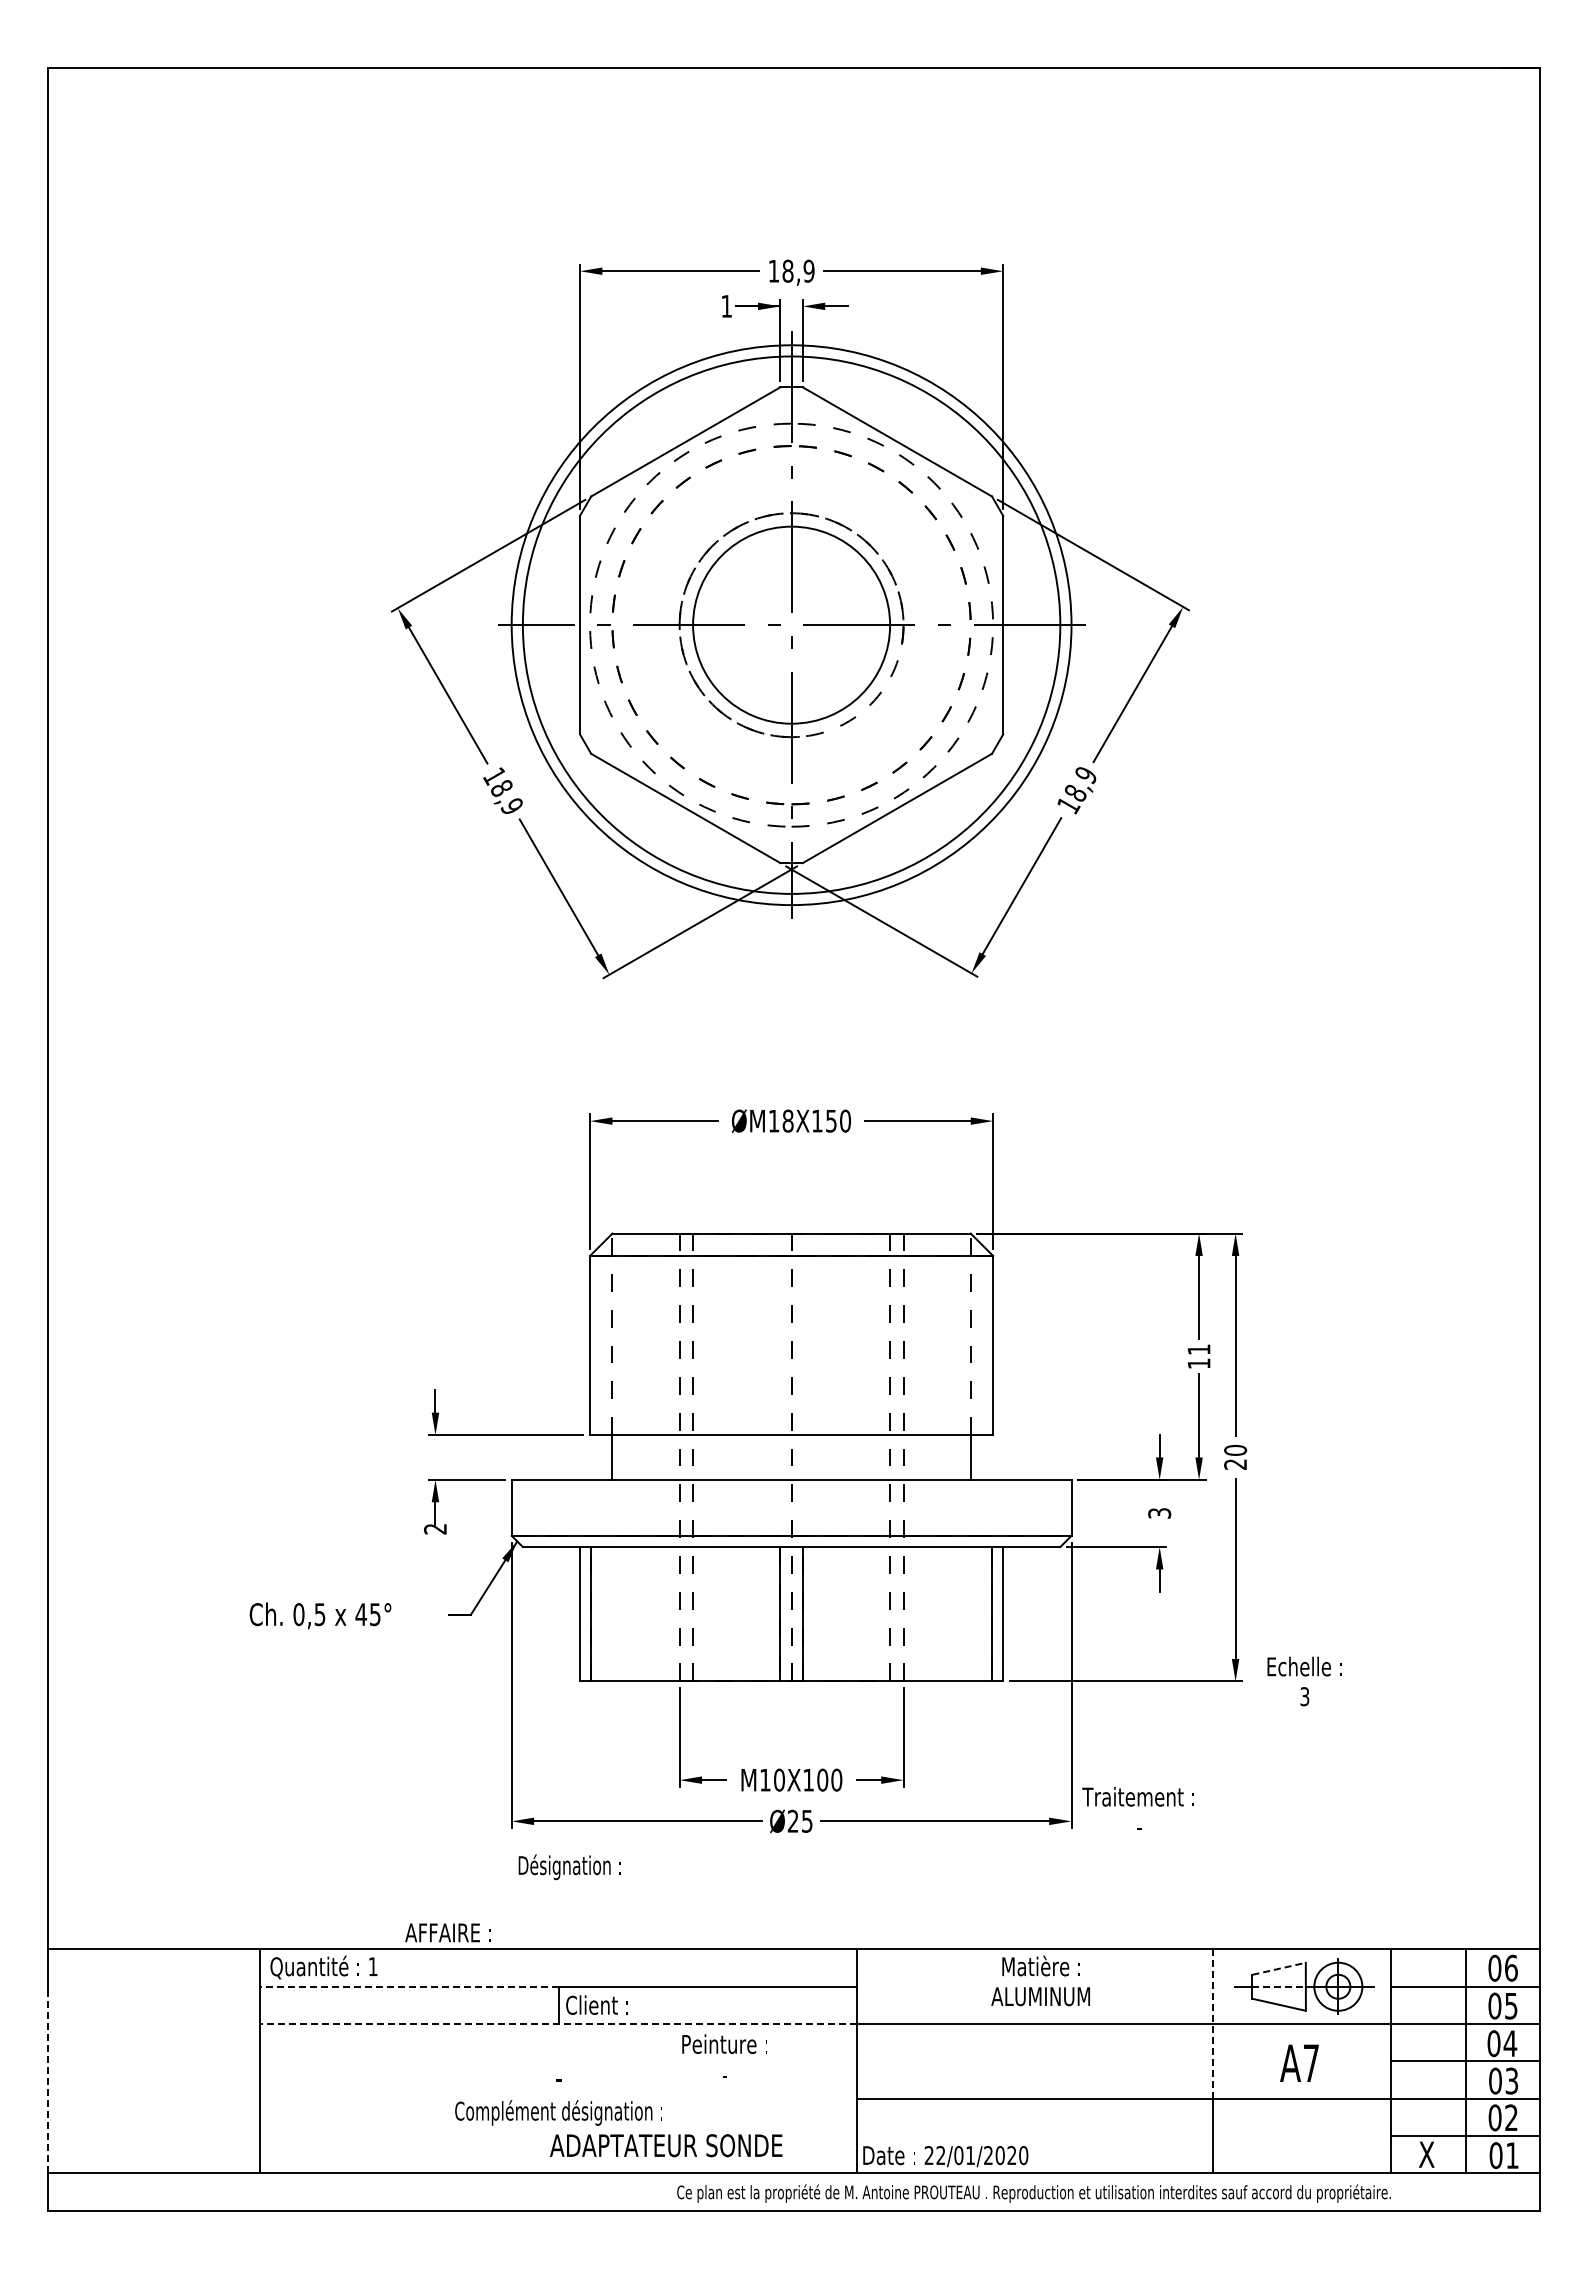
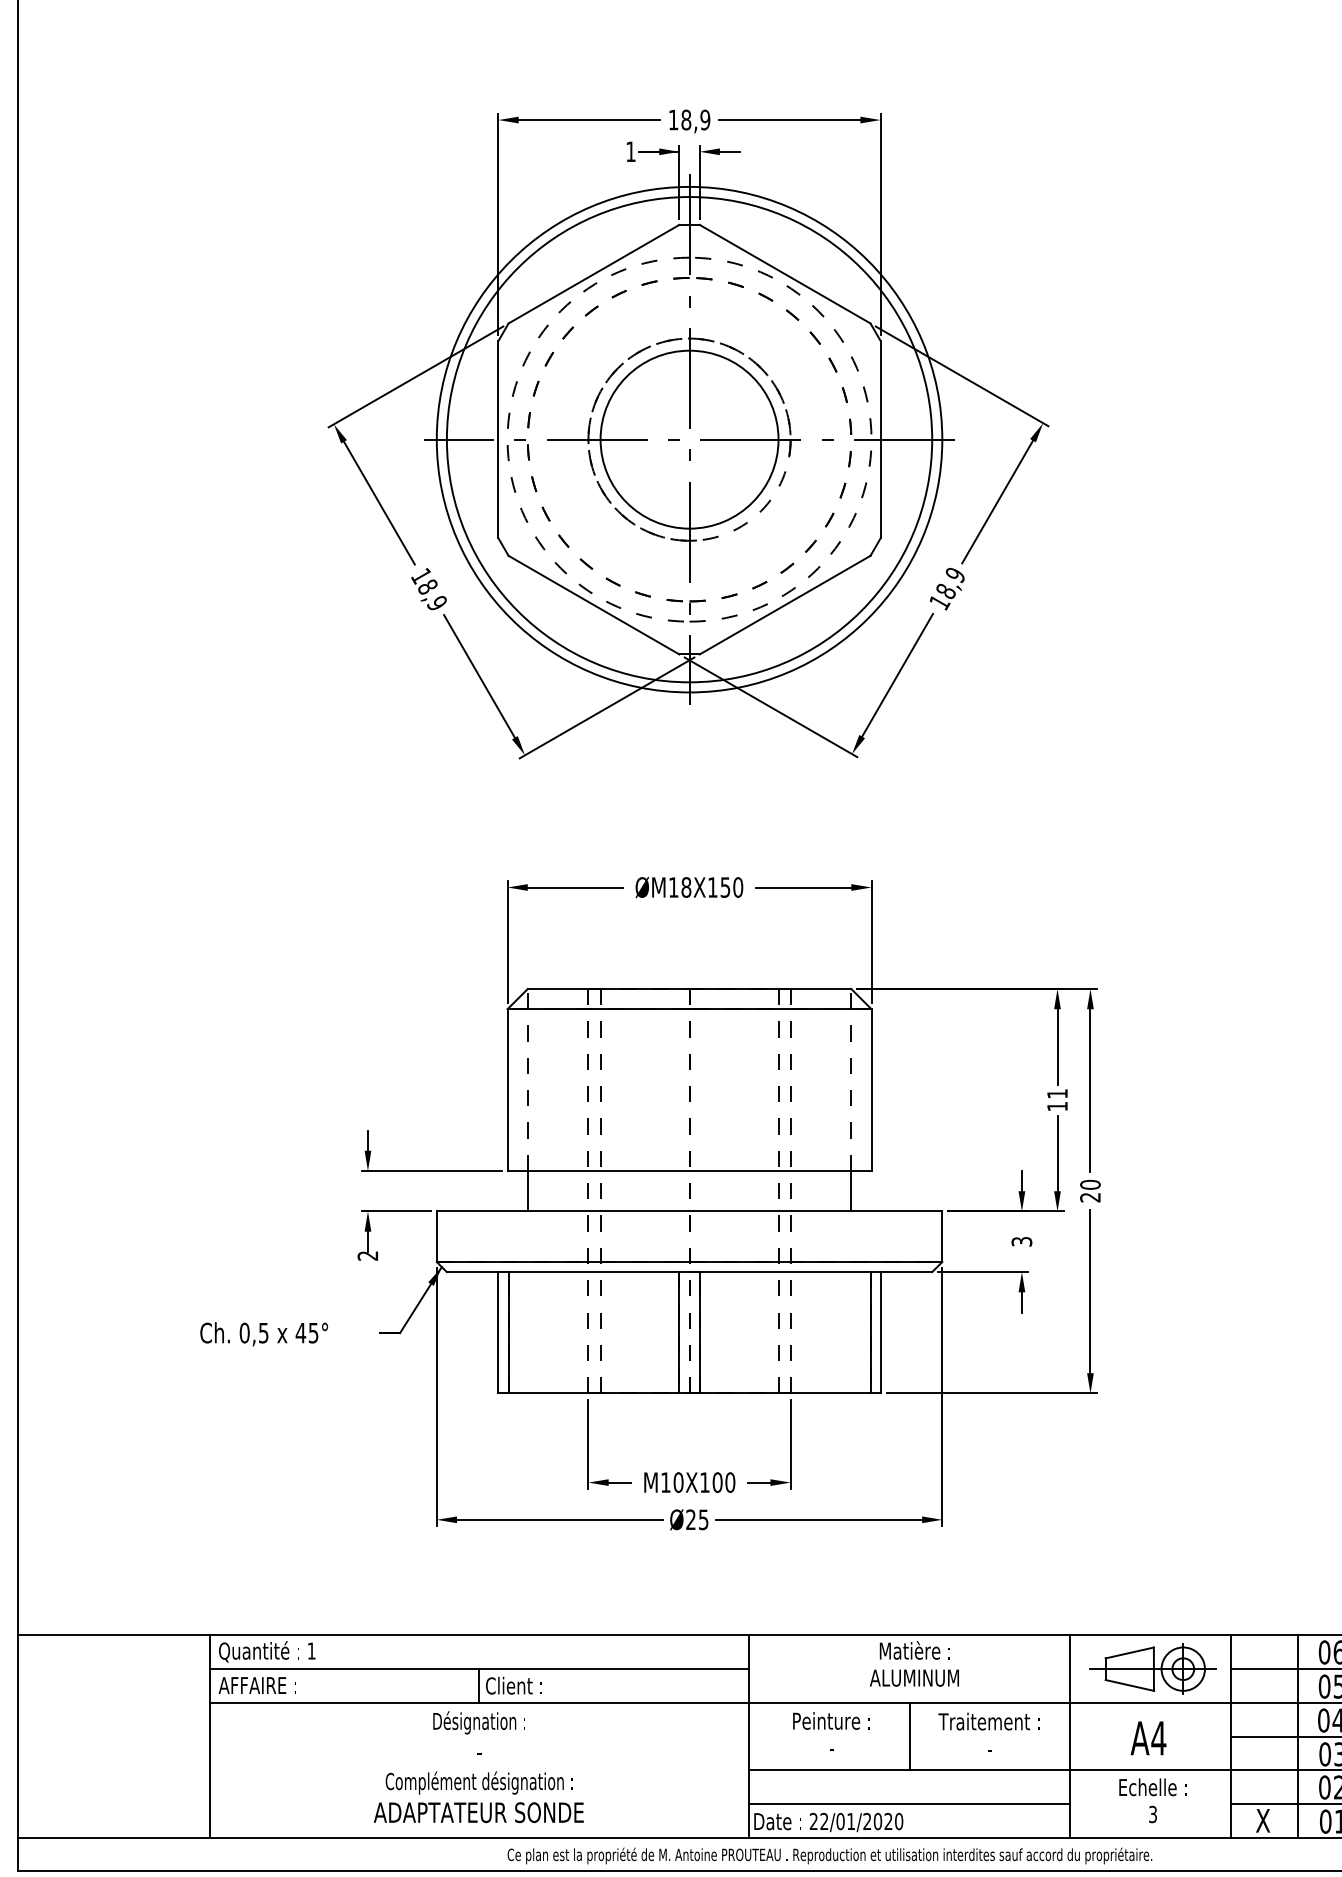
text: (1304, 1681) -> (1152, 1800), moved
text: (1137, 1808) -> (988, 1732), moved
text: (569, 1867) -> (479, 1723), moved
text: (447, 1932) -> (256, 1685), moved
line: (1279, 1968) -> (1130, 1652), dashed -> solid
line: (408, 1986) -> (343, 1668), dashed -> solid
line: (1279, 1986) -> (1130, 1668), dashed -> solid
line: (558, 2023) -> (479, 1702), dashed -> solid
line: (1213, 2024) -> (1070, 1703), dashed -> solid
text: (724, 2055) -> (831, 1731), moved
line: (1035, 2061) -> (909, 1736), added
text: (1311, 2062) -> (1159, 1737), A7 -> A4
line: (47, 2082) -> (17, 1755), dashed -> solid
line: (1035, 2135) -> (909, 1803), added
text: (666, 2145) -> (479, 1812), moved
text: (1033, 2193) -> (829, 1855), moved

